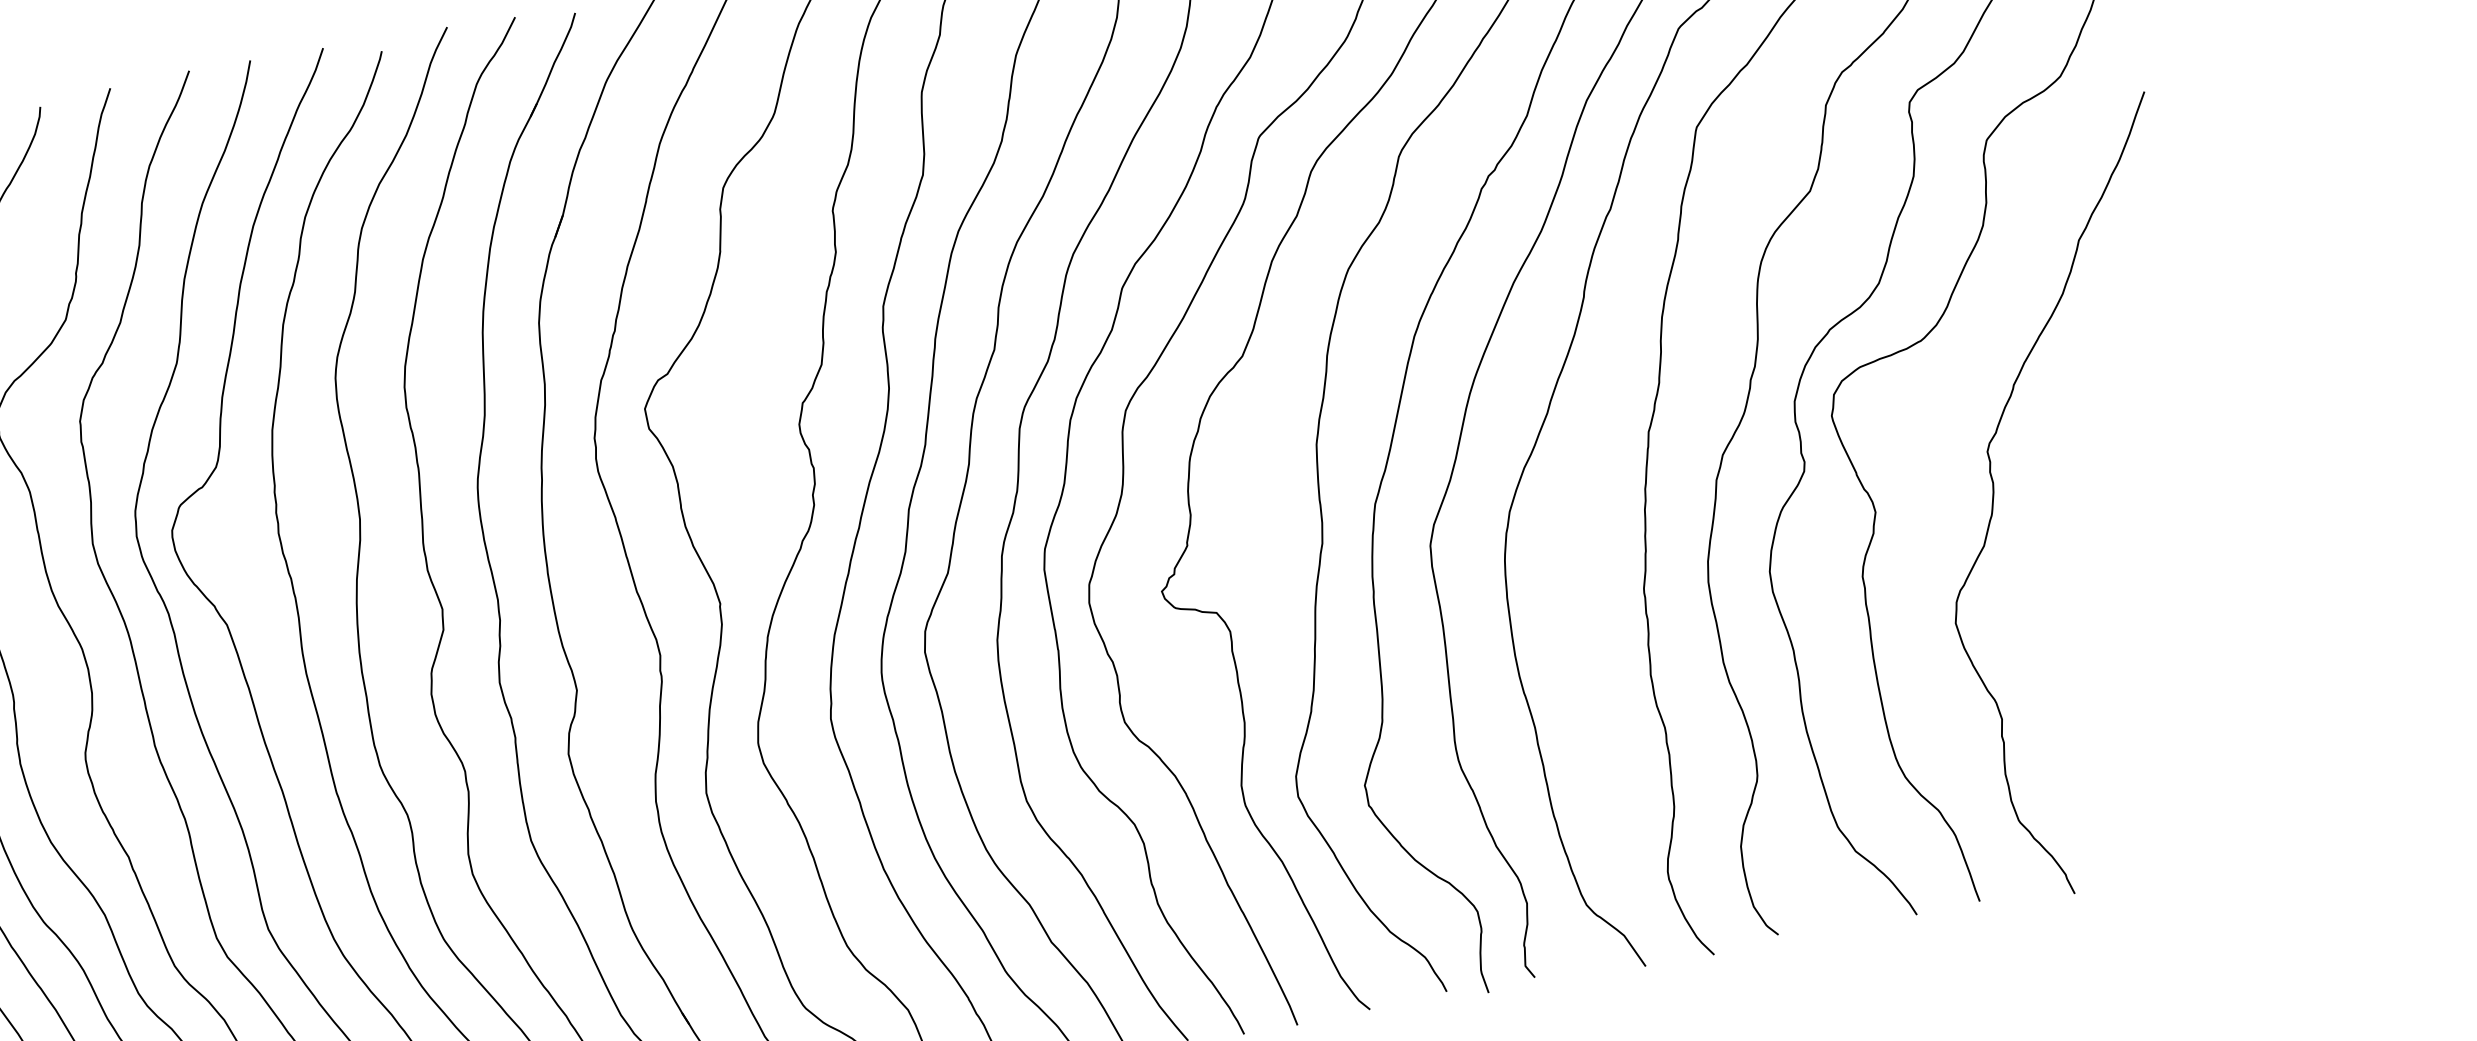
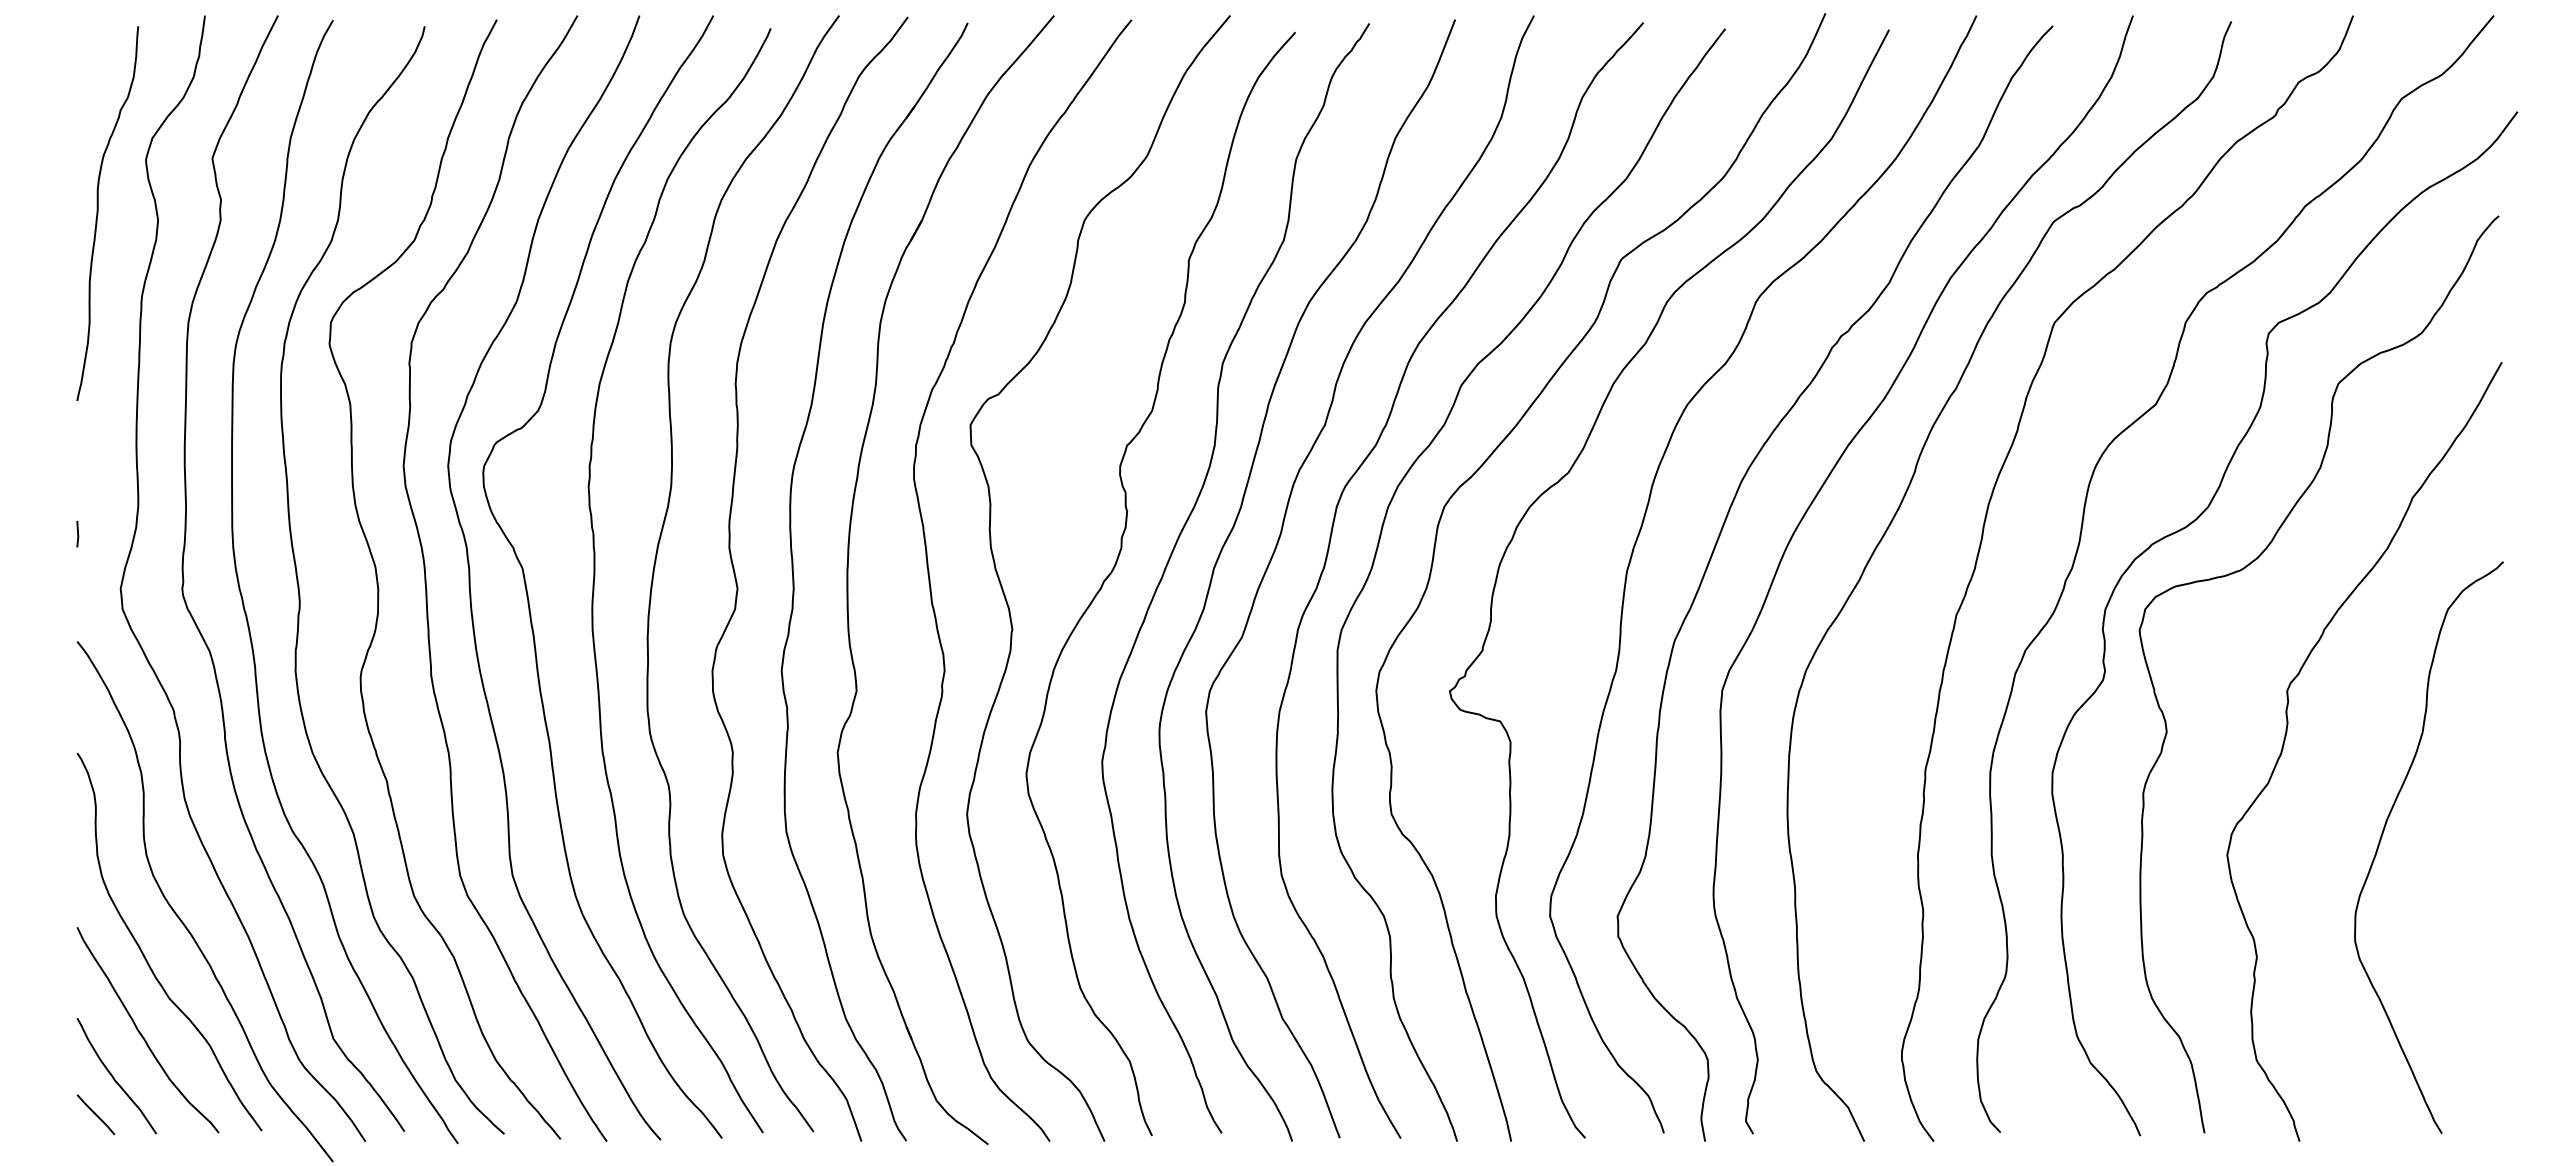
curve: (2106, 573) -> (2384, 831), added

